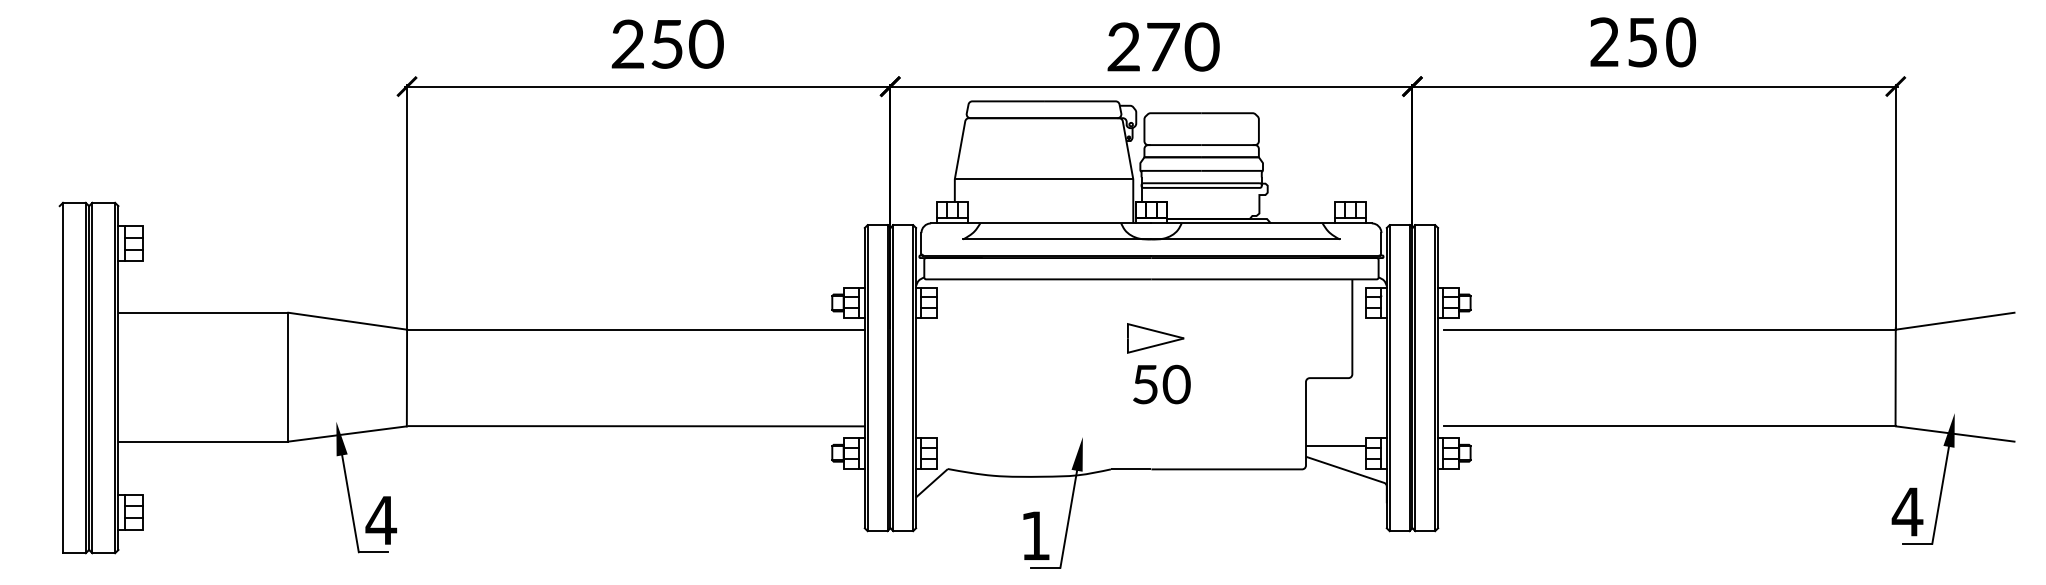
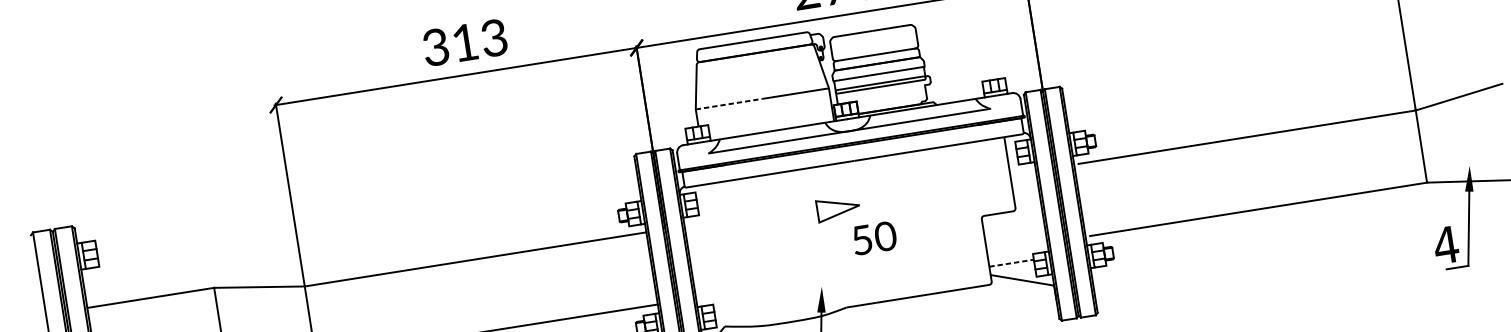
text: (667, 43) -> (465, 42), 250 -> 313
line: (999, 179) -> (729, 104), solid -> dashed
part: (1155, 338) -> (838, 208), moved
line: (1335, 445) -> (1011, 263), solid -> dashed

